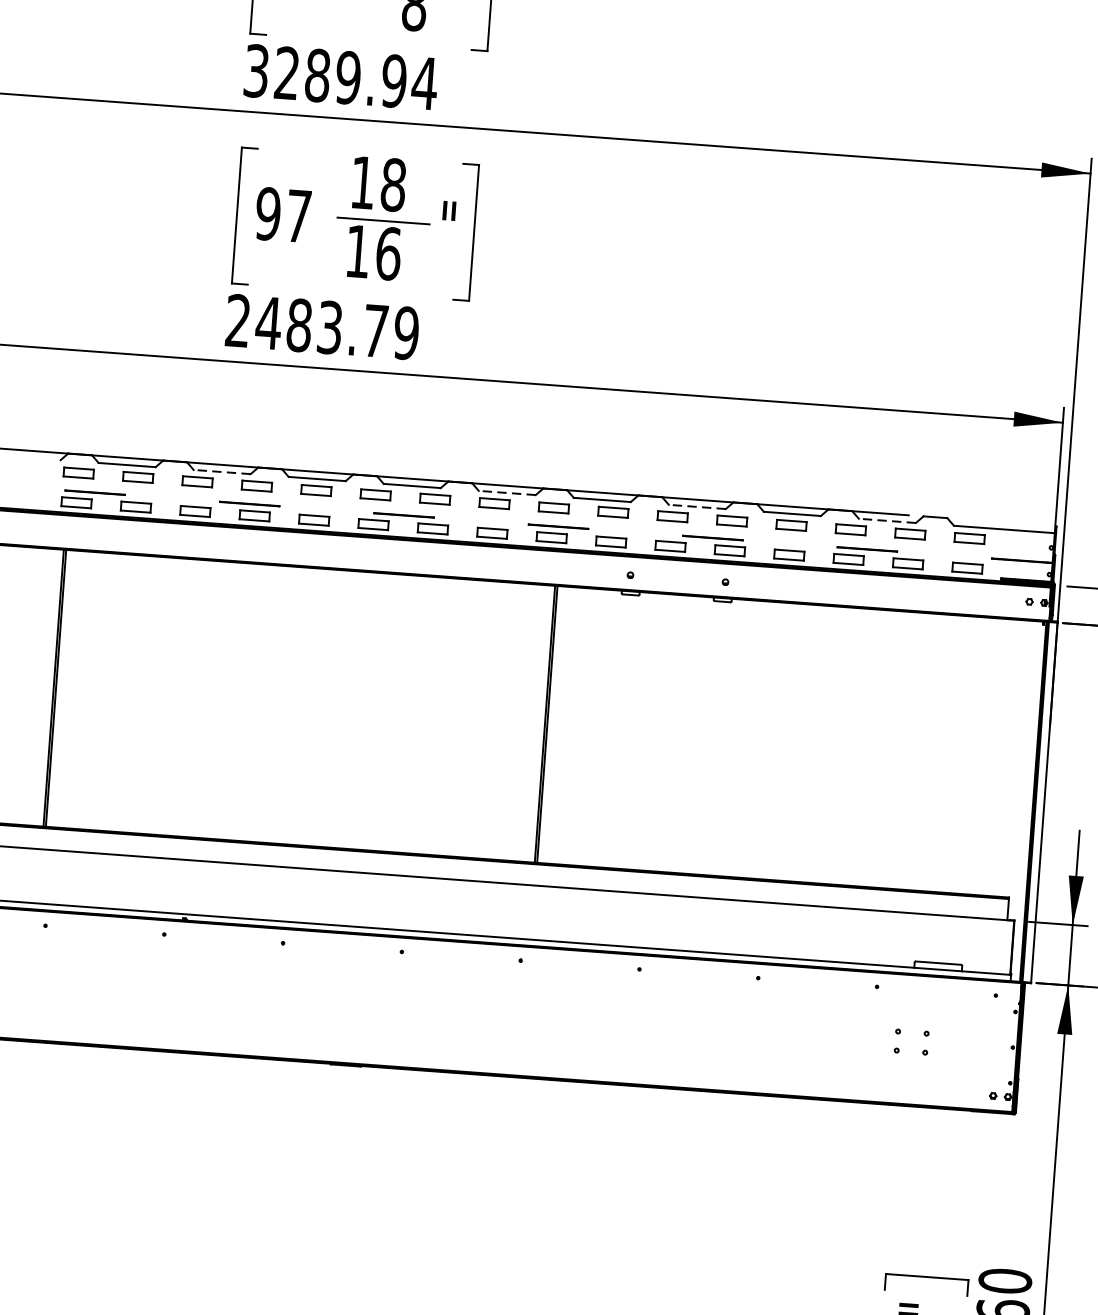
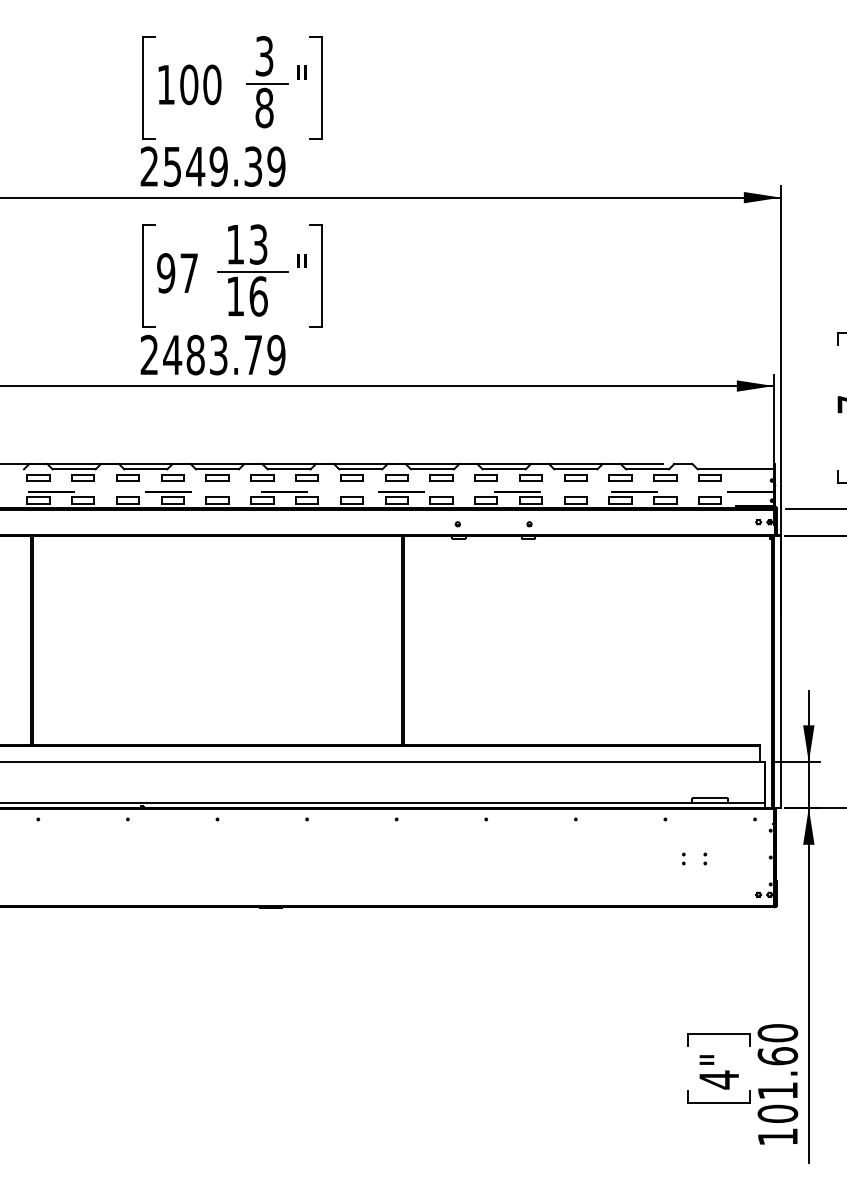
text: (340, 76) -> (212, 166), 3289.94 -> 2549.39
text: (393, 184) -> (258, 244), 18 -> 13
line: (221, 472) -> (145, 469), dashed -> solid
line: (506, 493) -> (360, 469), dashed -> solid
line: (697, 507) -> (504, 469), dashed -> solid
line: (887, 521) -> (647, 469), dashed -> solid
part: (897, 1040) -> (683, 858), size x0.62
part: (926, 1042) -> (705, 858), size x0.62

